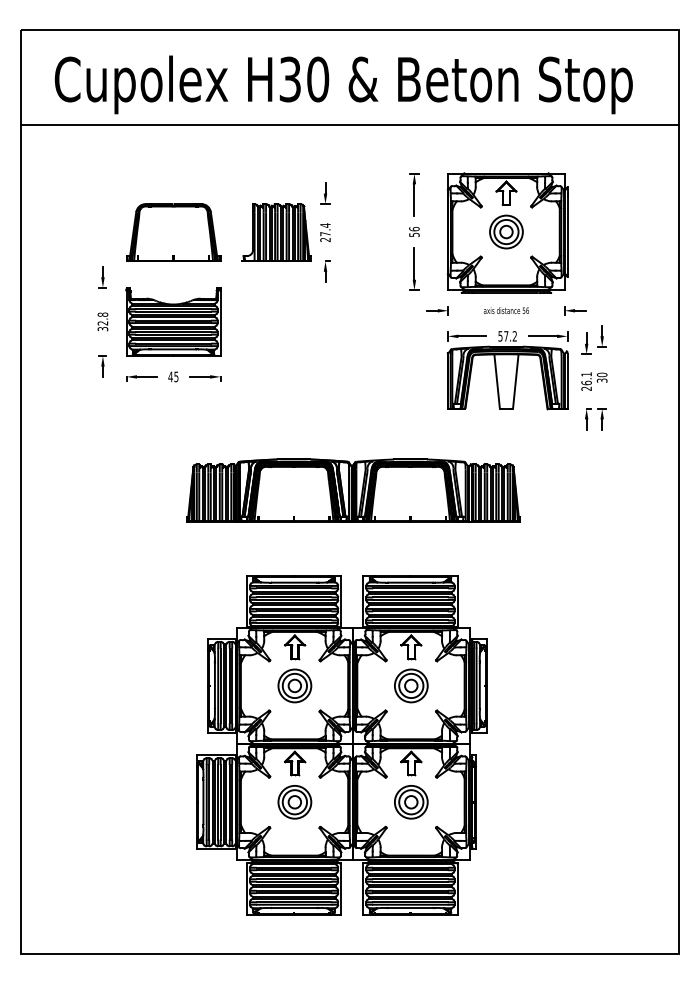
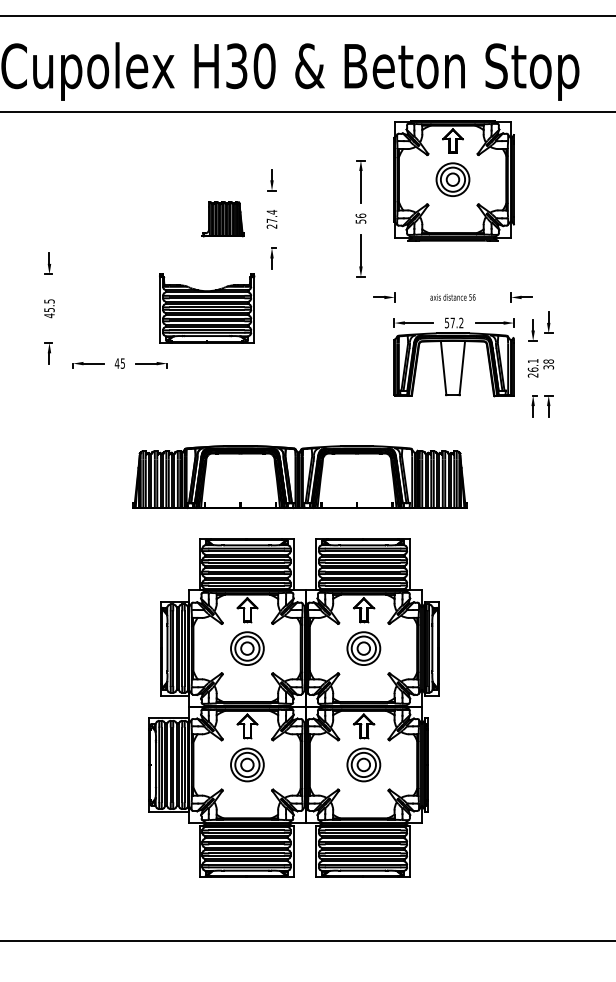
part: (173, 232) -> (120, 219), removed
part: (276, 232) -> (223, 219), size x0.6
part: (507, 232) -> (454, 180), moved
text: (102, 321) -> (49, 308), 32.8 -> 45.5
part: (173, 321) -> (207, 308), moved
text: (601, 374) -> (548, 361), 30 -> 38
part: (341, 745) -> (294, 708), moved

